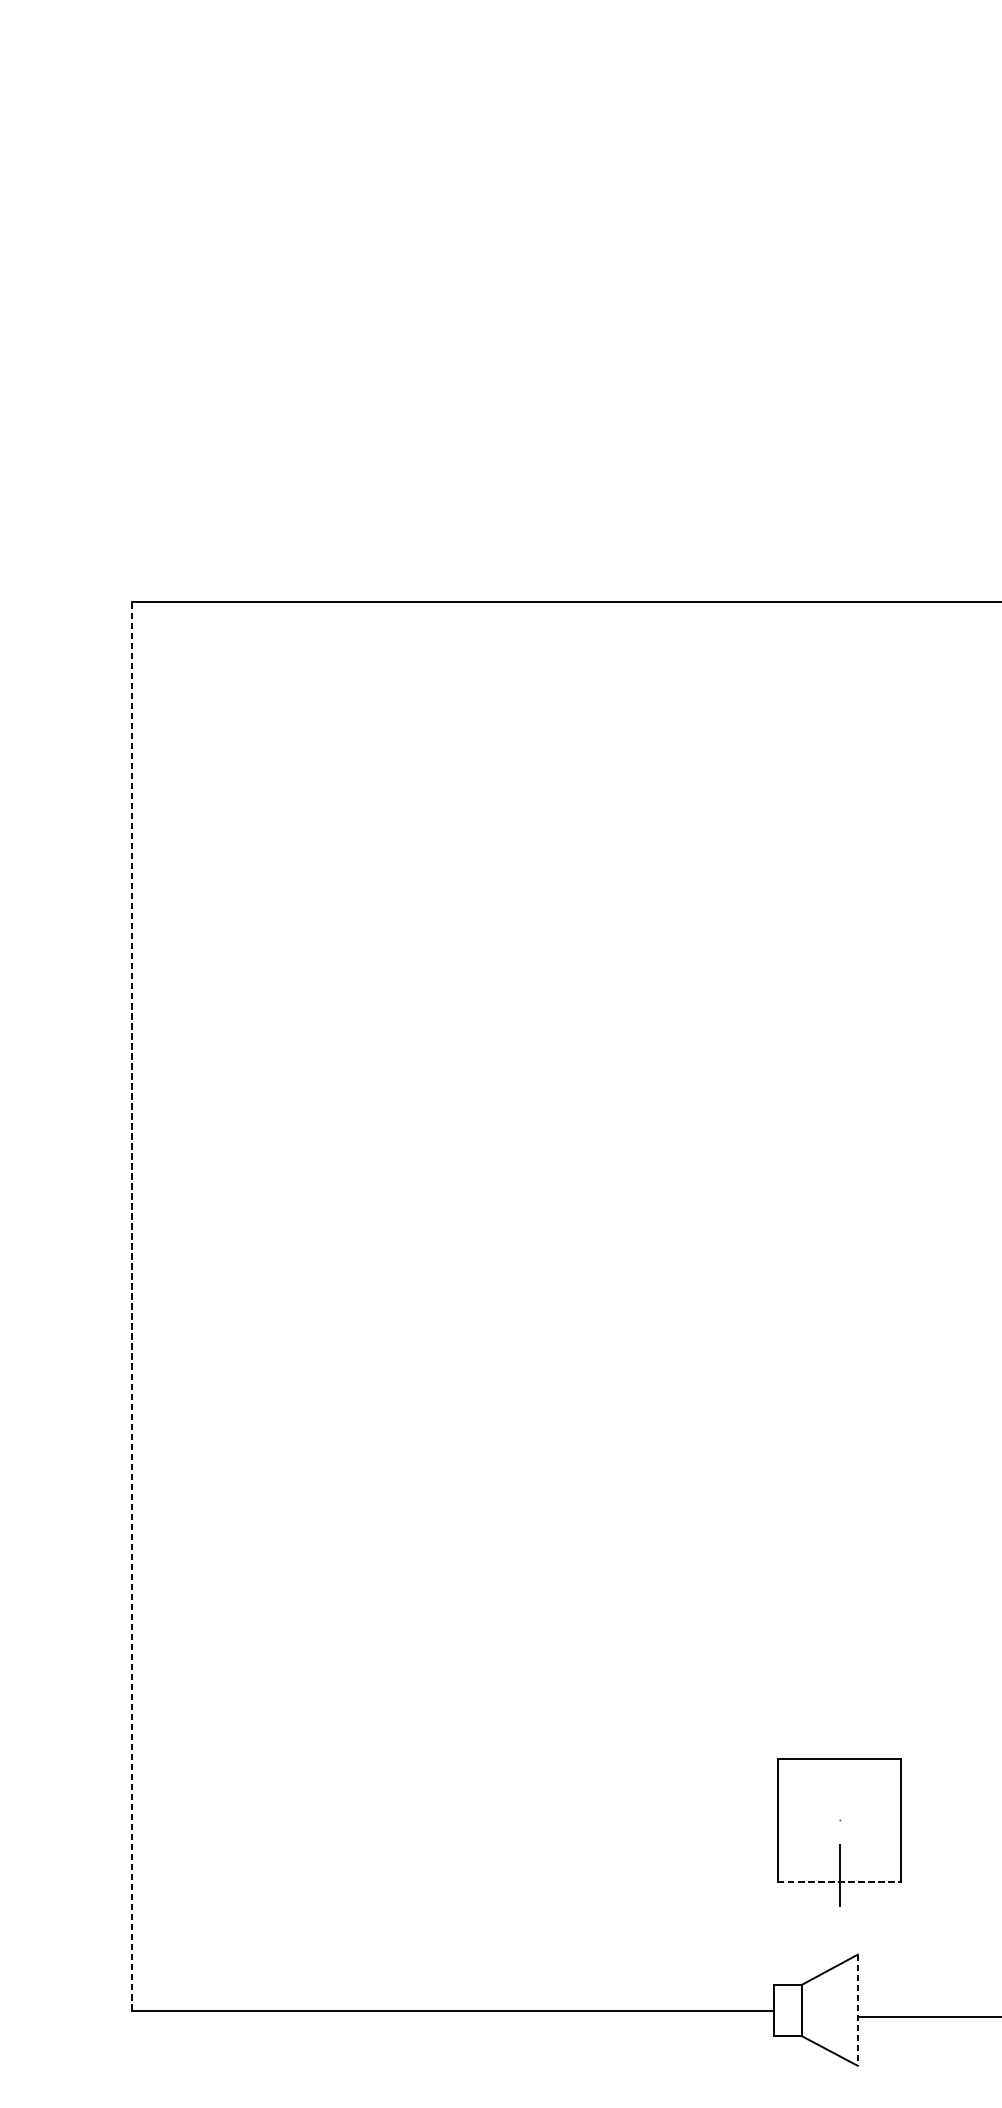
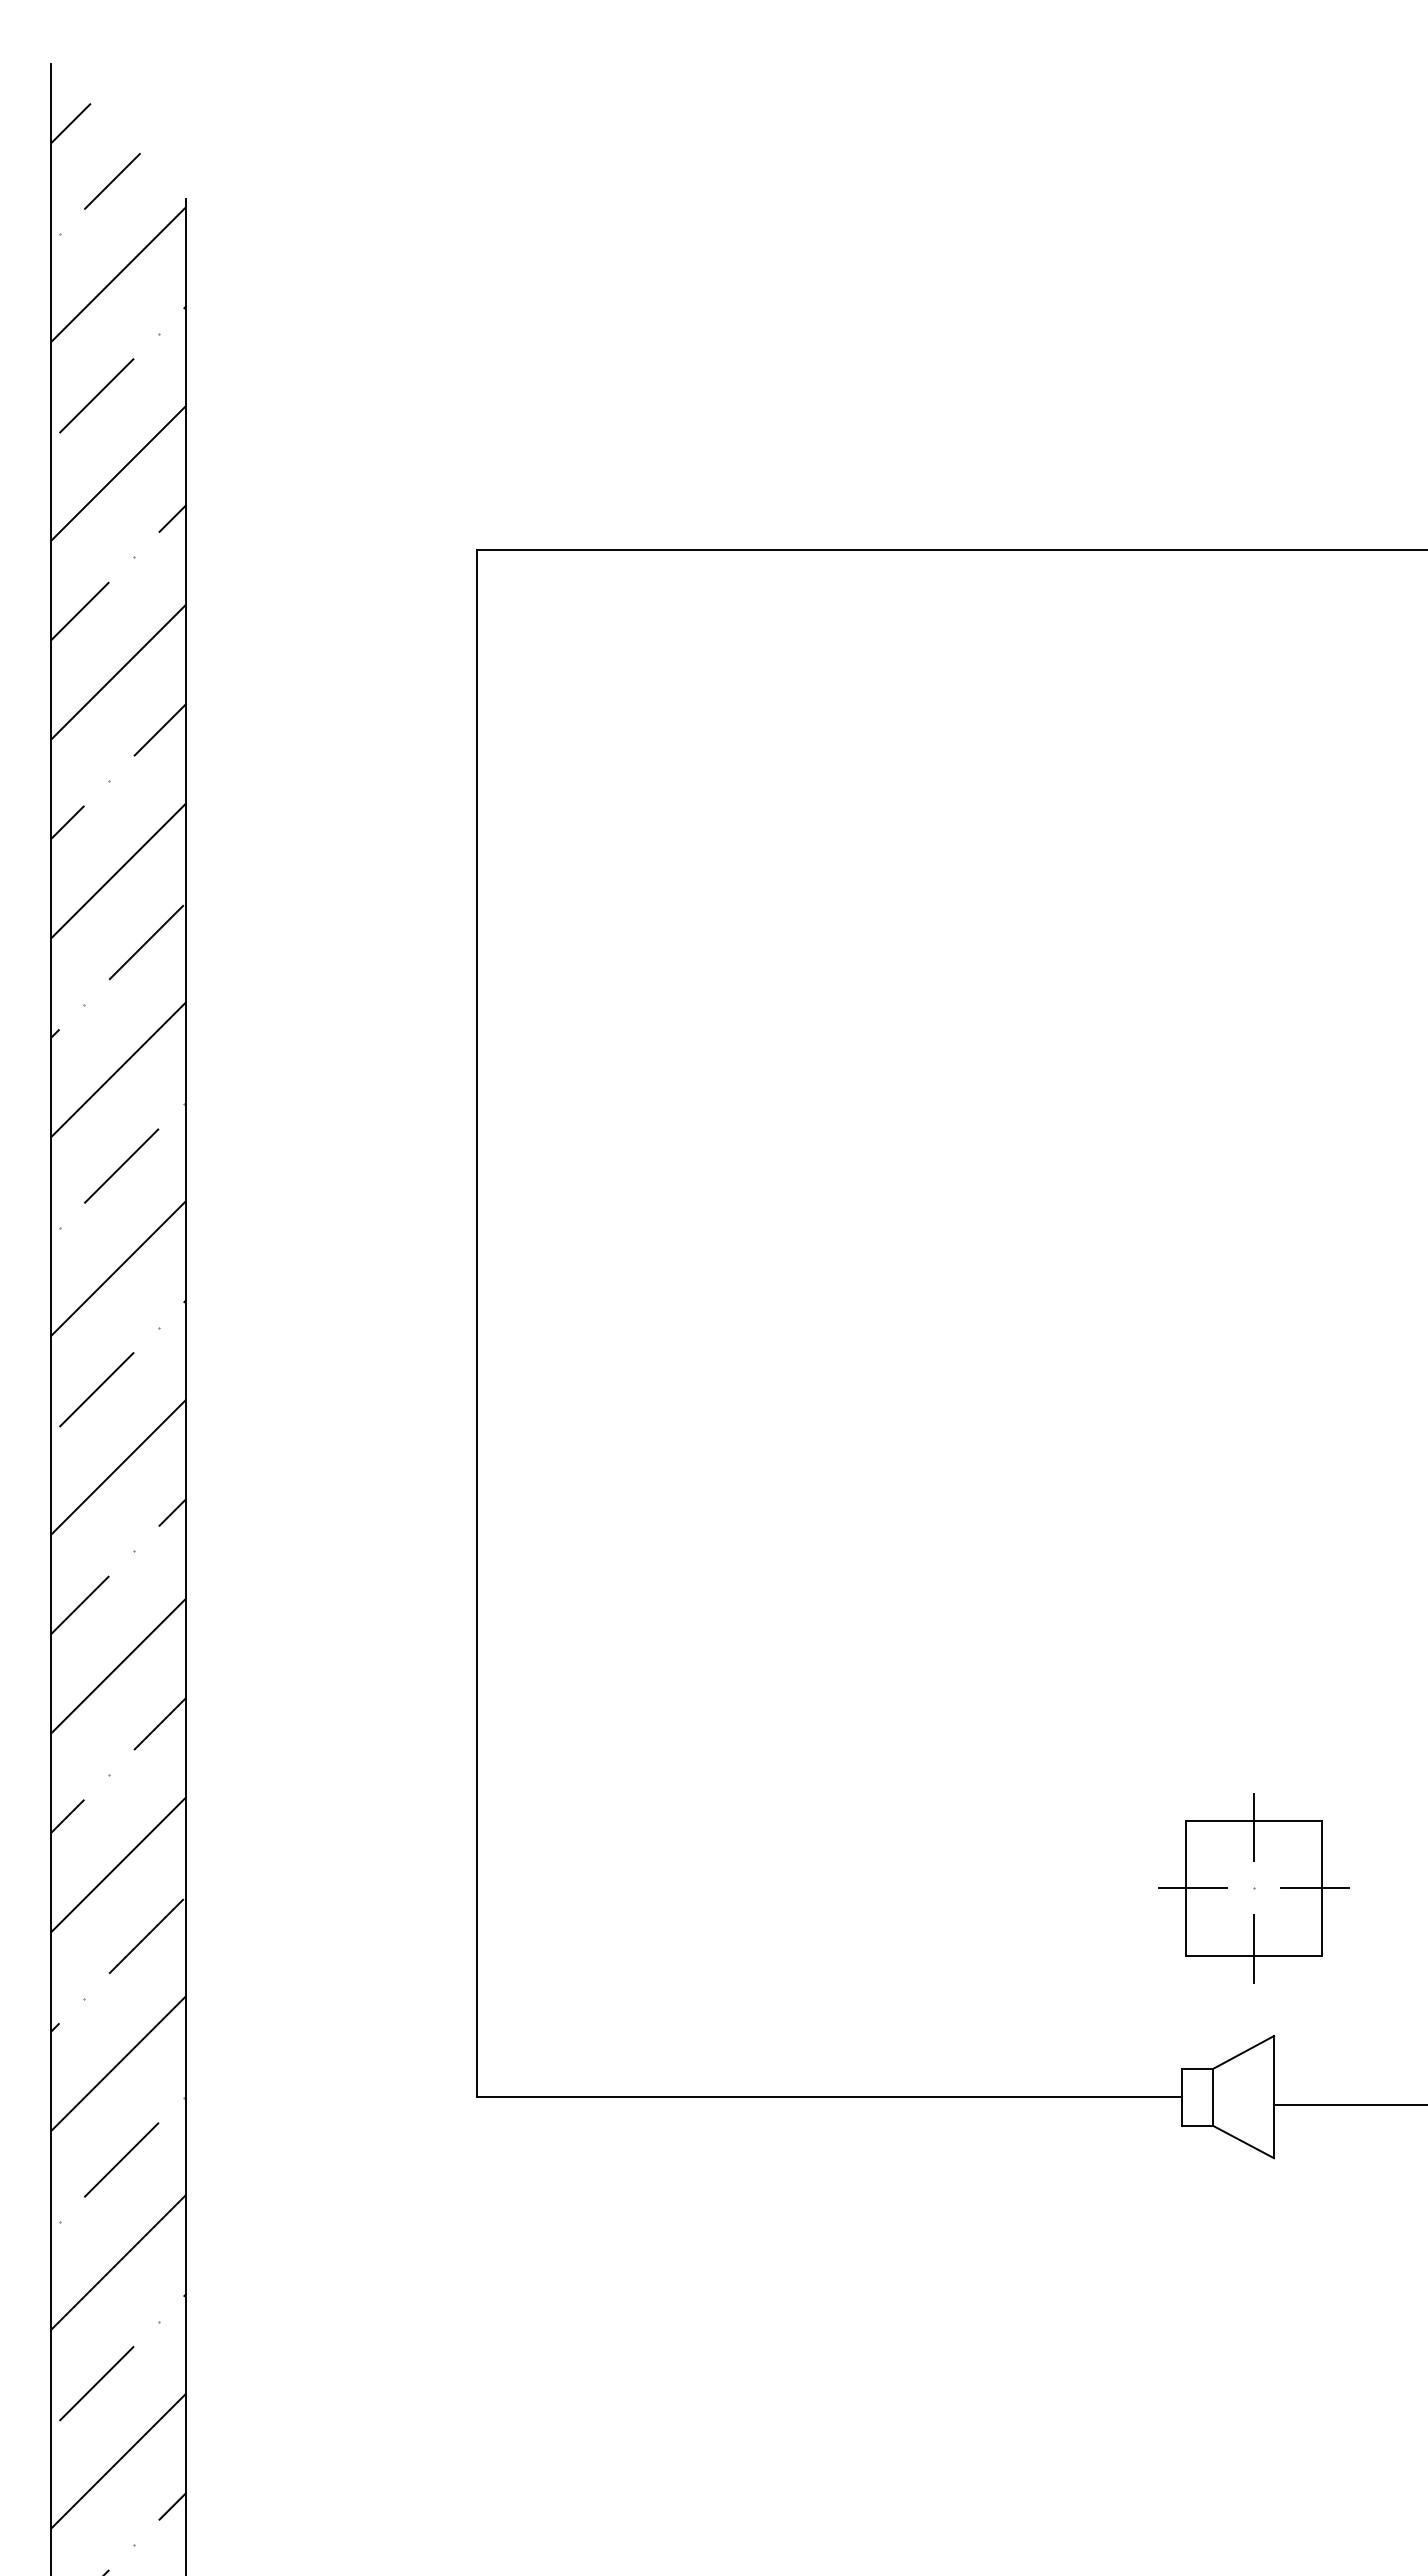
line: (132, 1306) -> (476, 1323), dashed -> solid
line: (840, 1764) -> (1254, 1827), added
line: (784, 1820) -> (1193, 1888), added
line: (894, 1820) -> (1314, 1888), added
line: (840, 1882) -> (1254, 1956), dashed -> solid
line: (858, 2010) -> (1274, 2097), dashed -> solid

